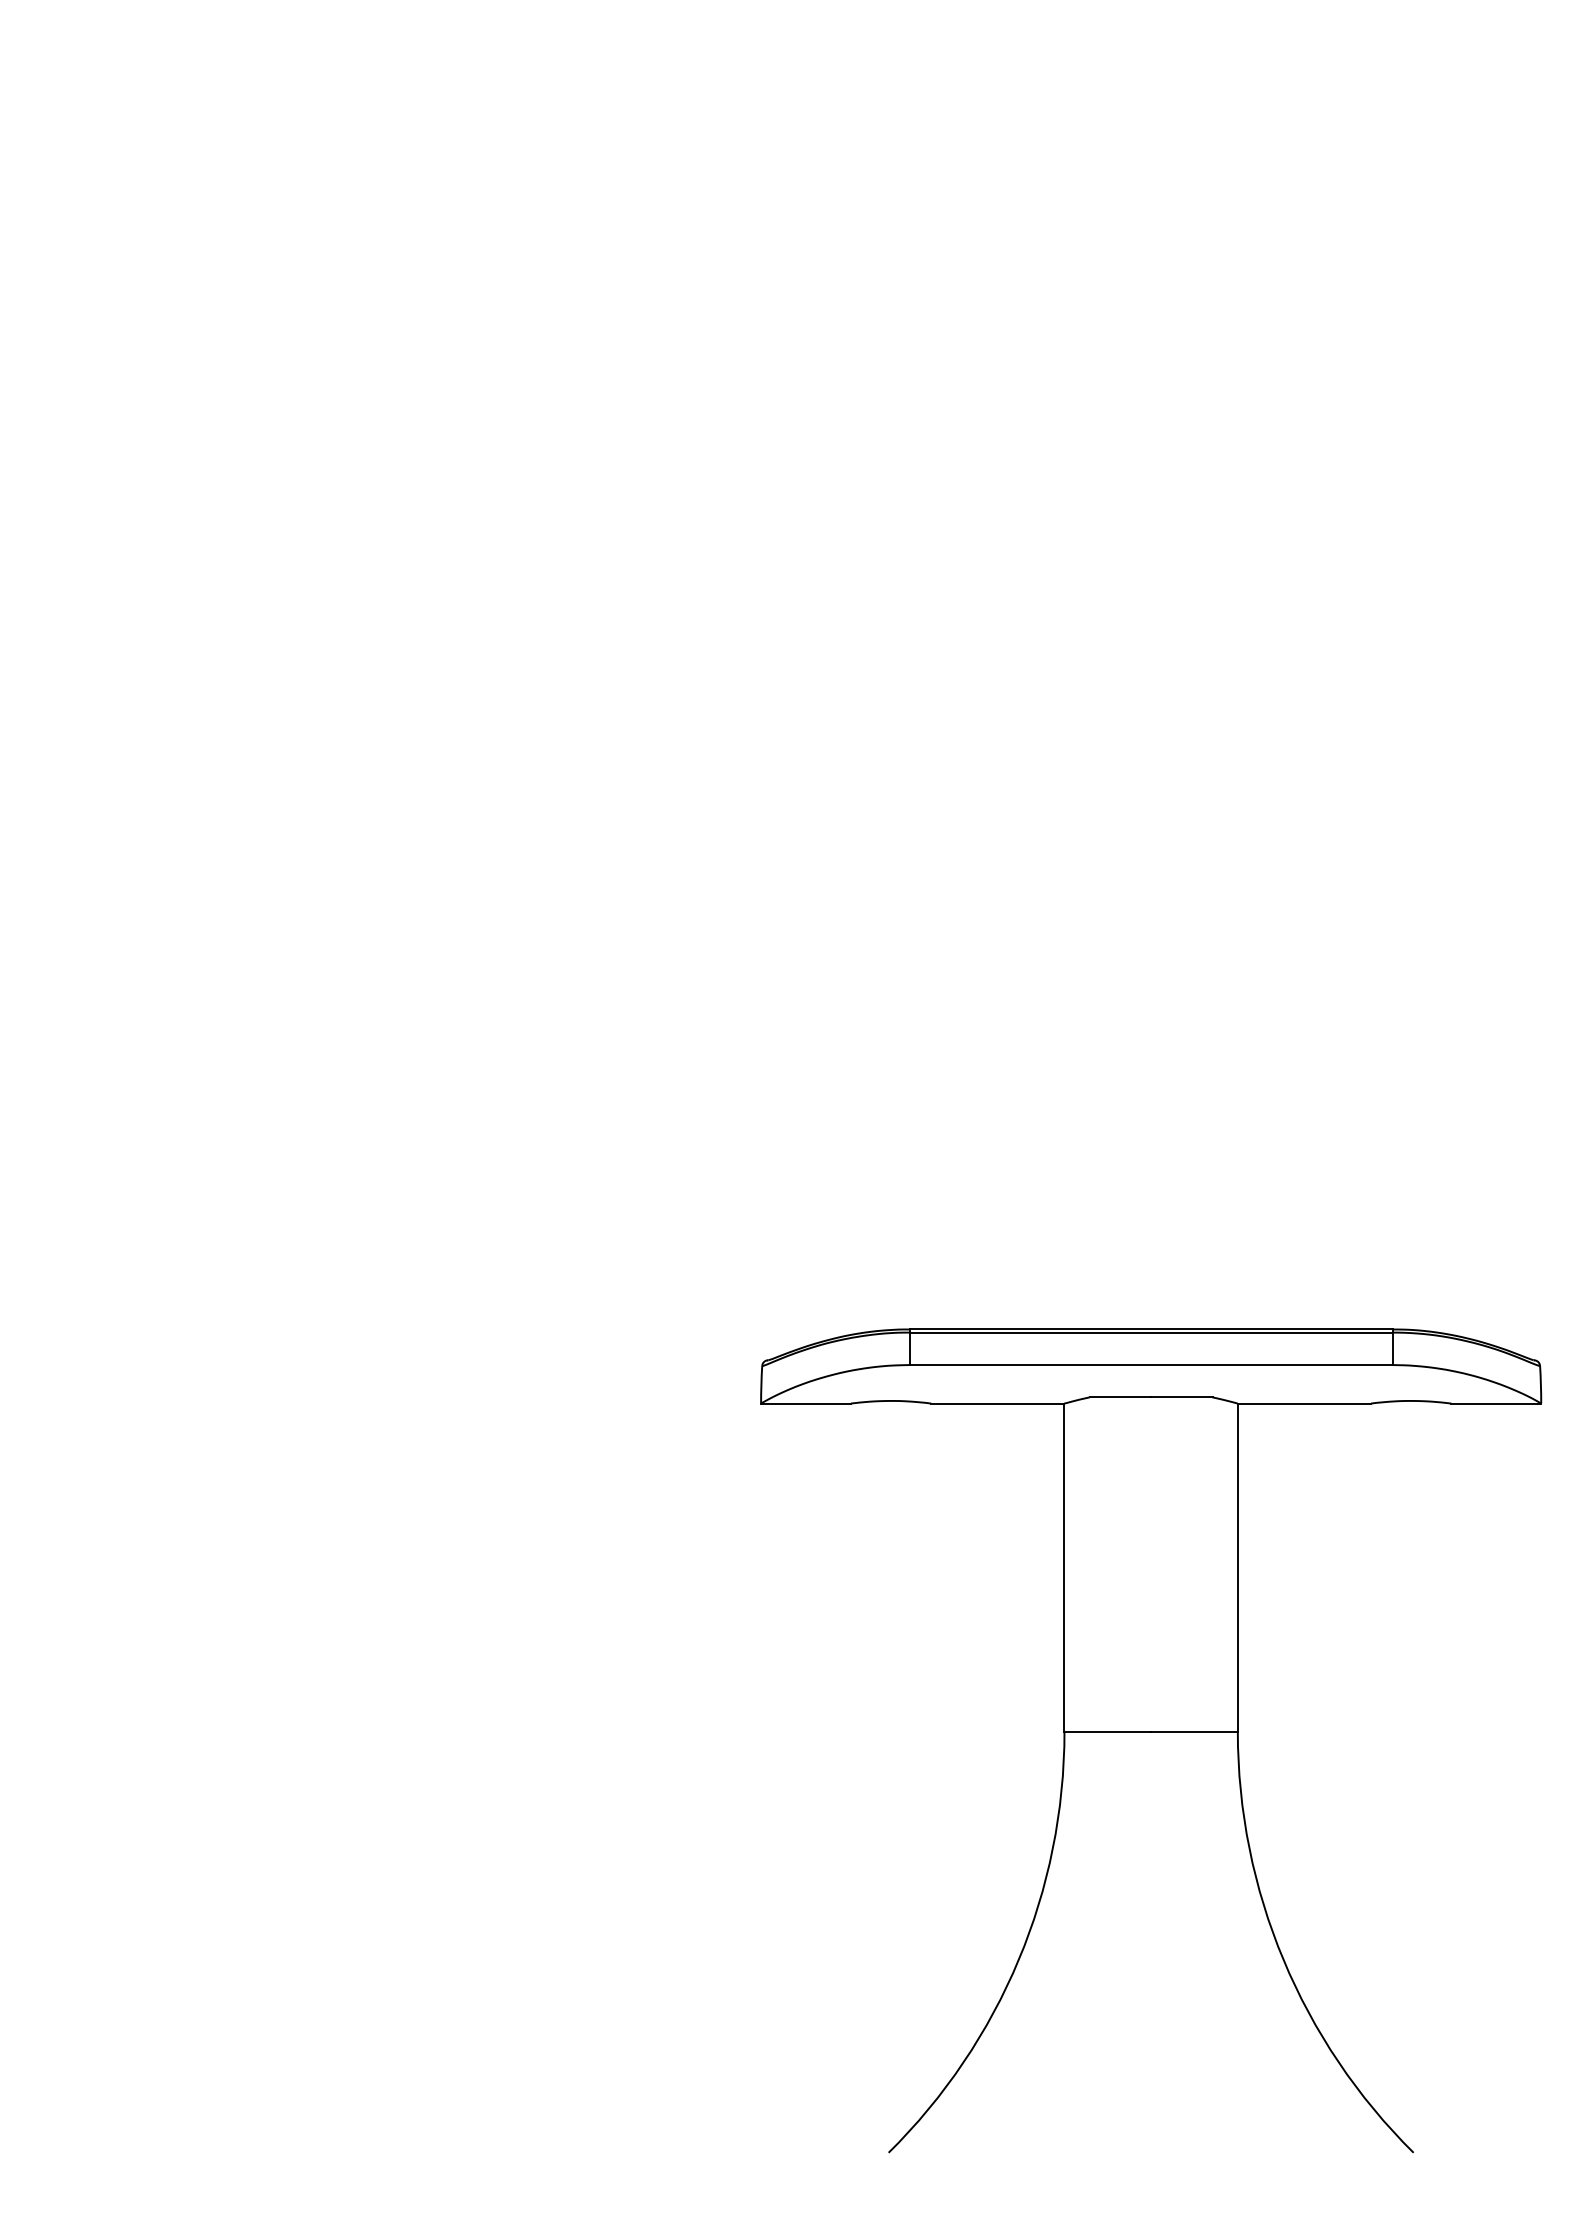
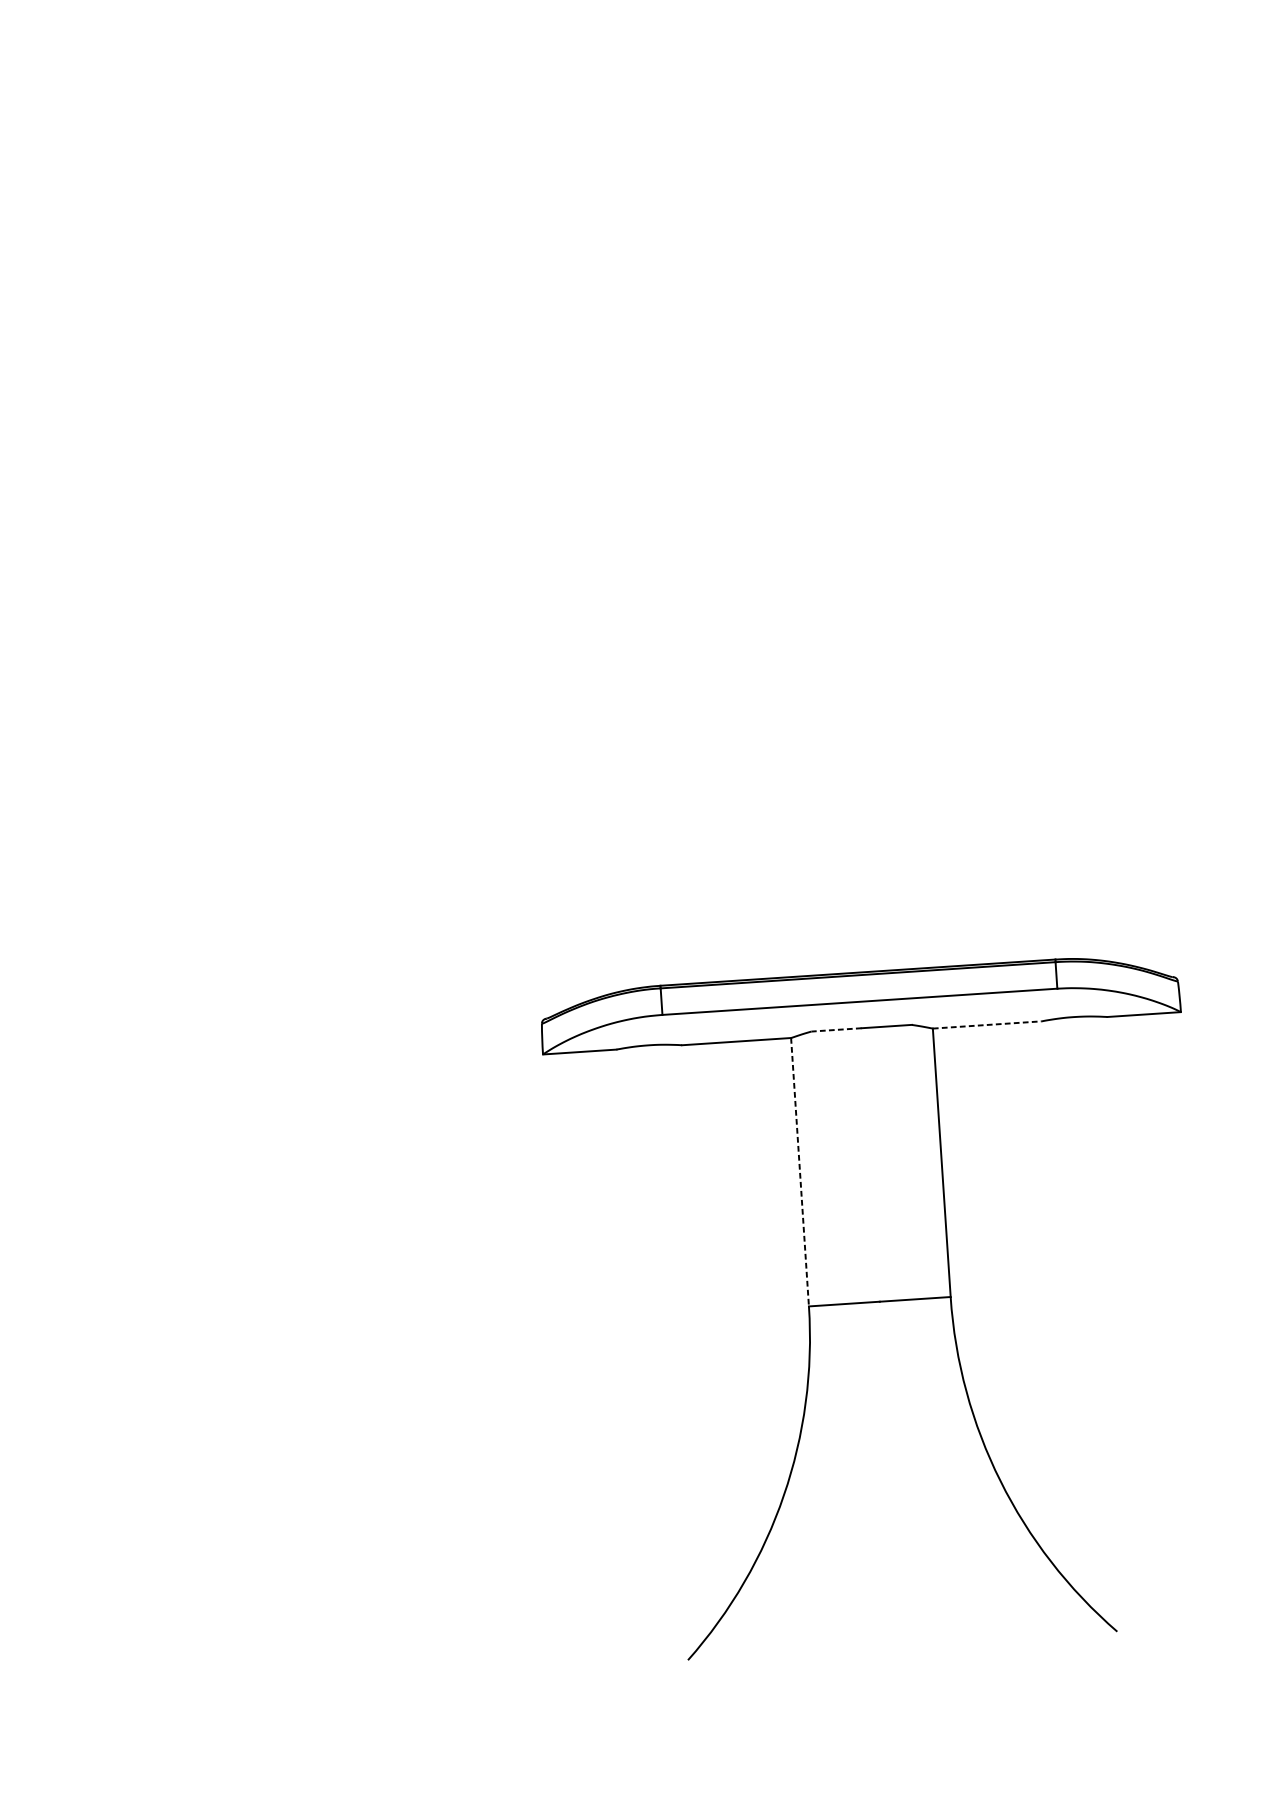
line: (1120, 1397) -> (836, 1030), solid -> dashed
line: (1304, 1403) -> (987, 1024), solid -> dashed
line: (1064, 1568) -> (800, 1172), solid -> dashed

